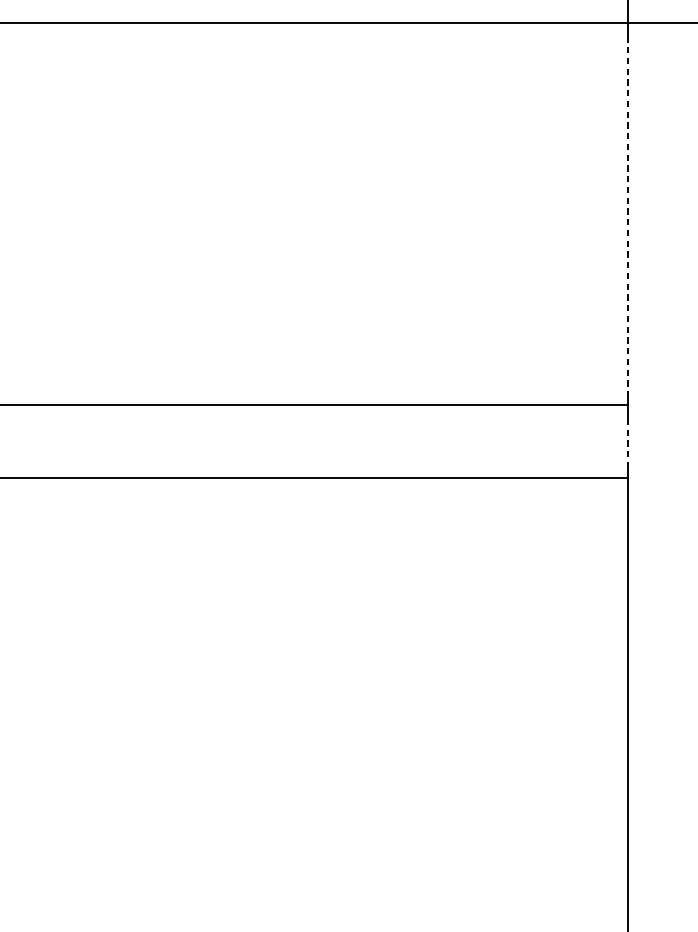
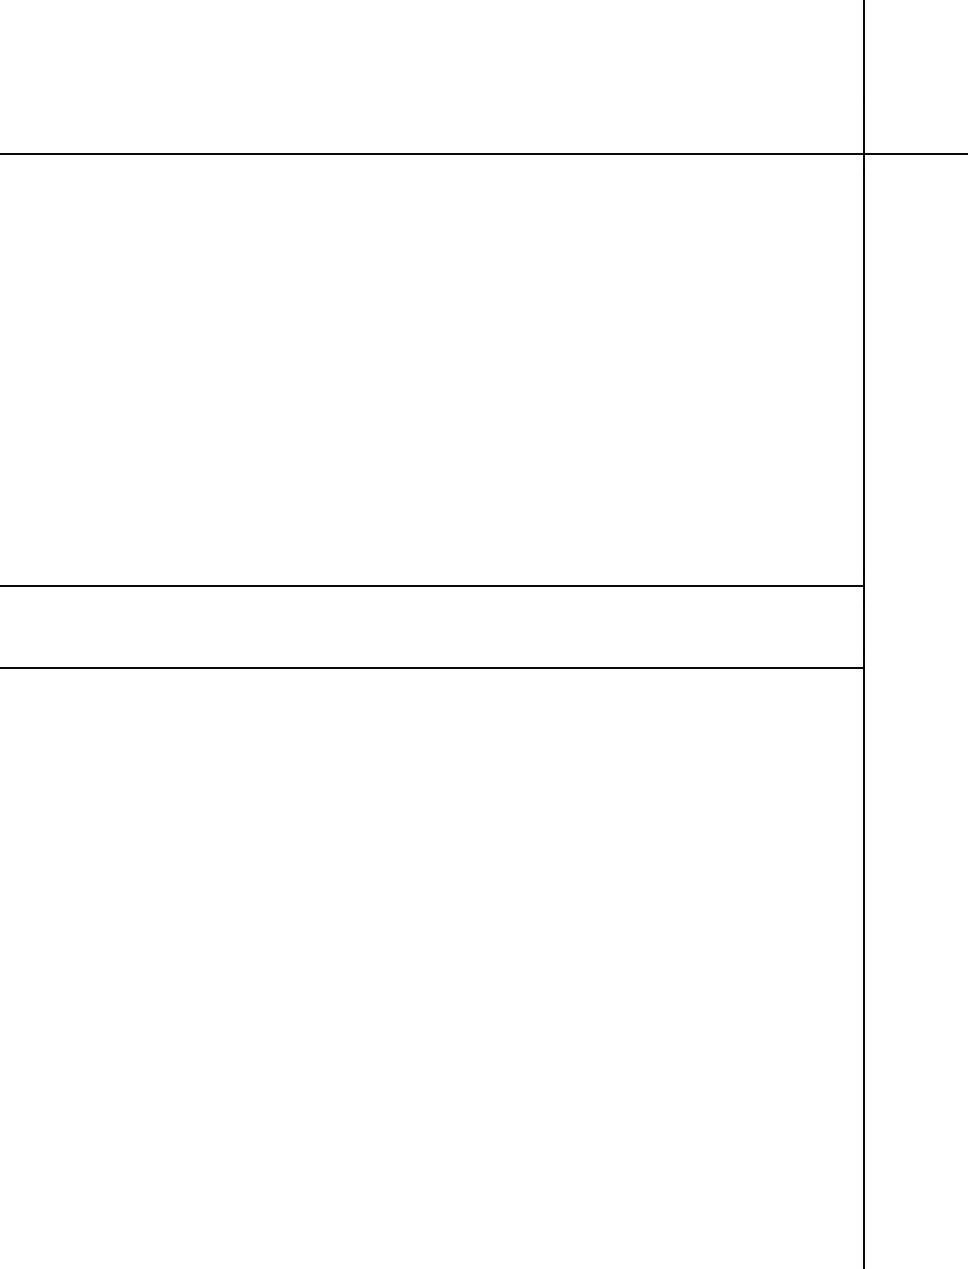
line: (627, 213) -> (864, 369), dashed -> solid
line: (627, 442) -> (864, 627), dashed -> solid

